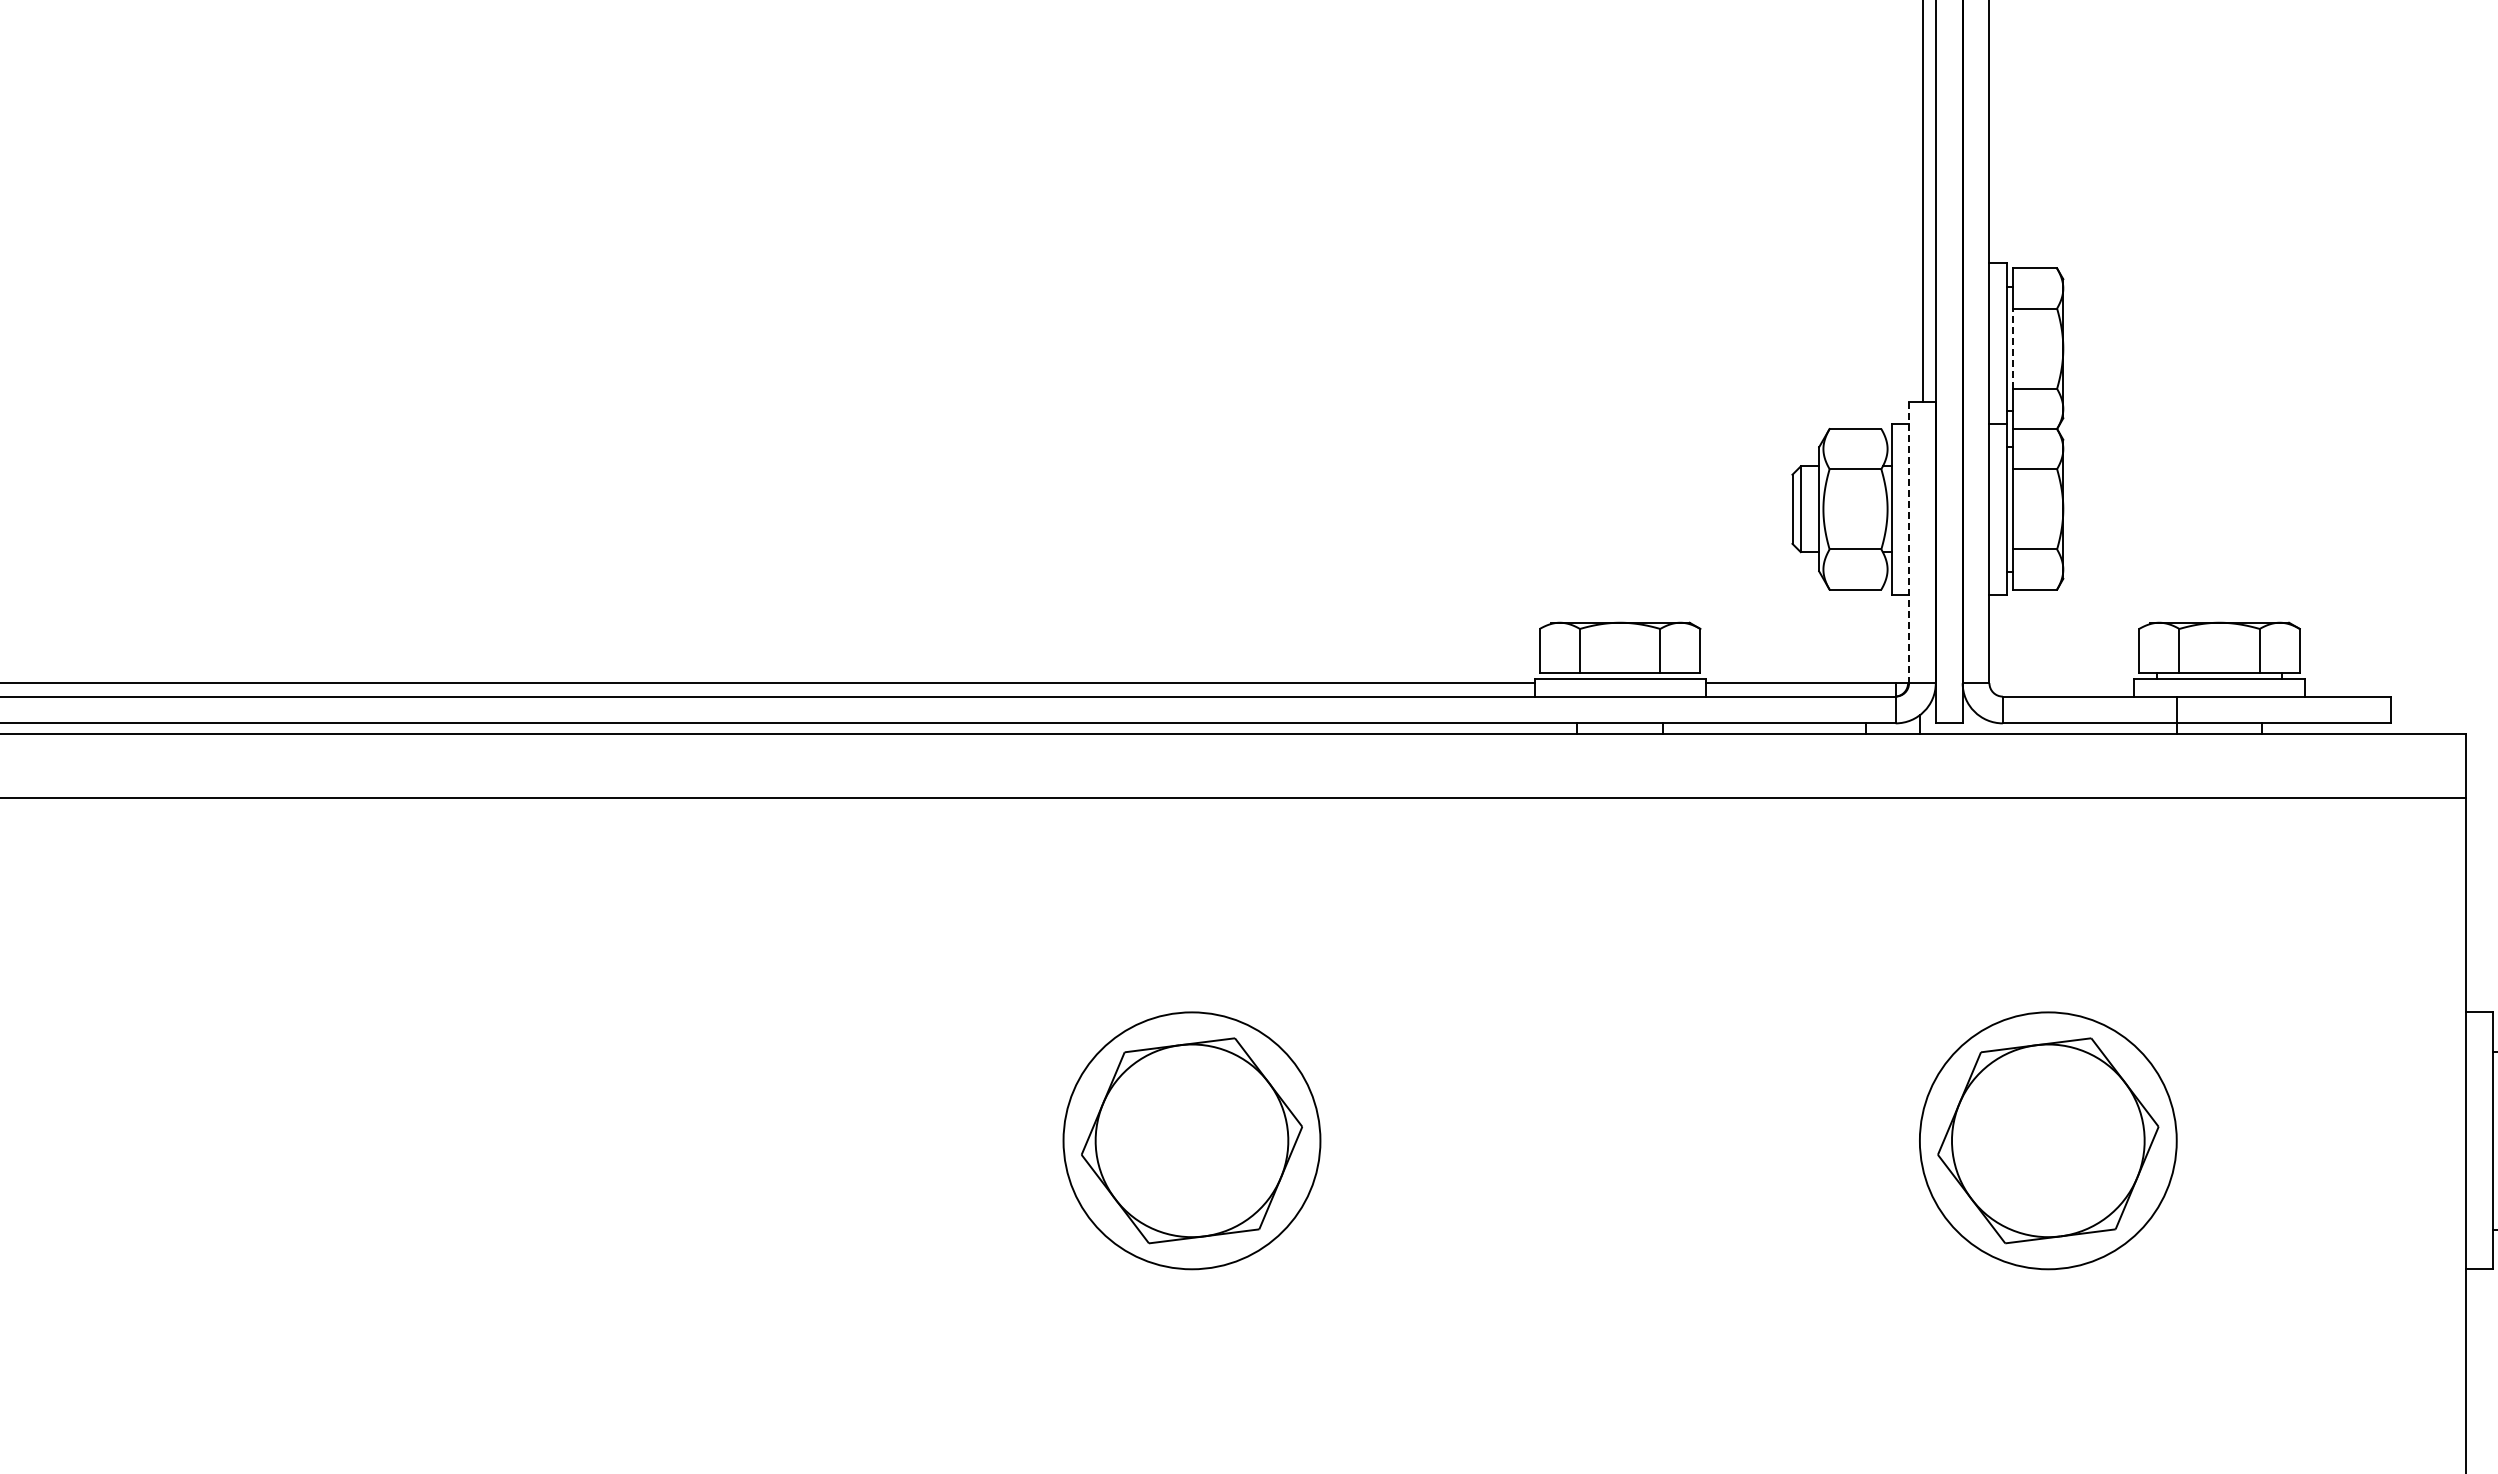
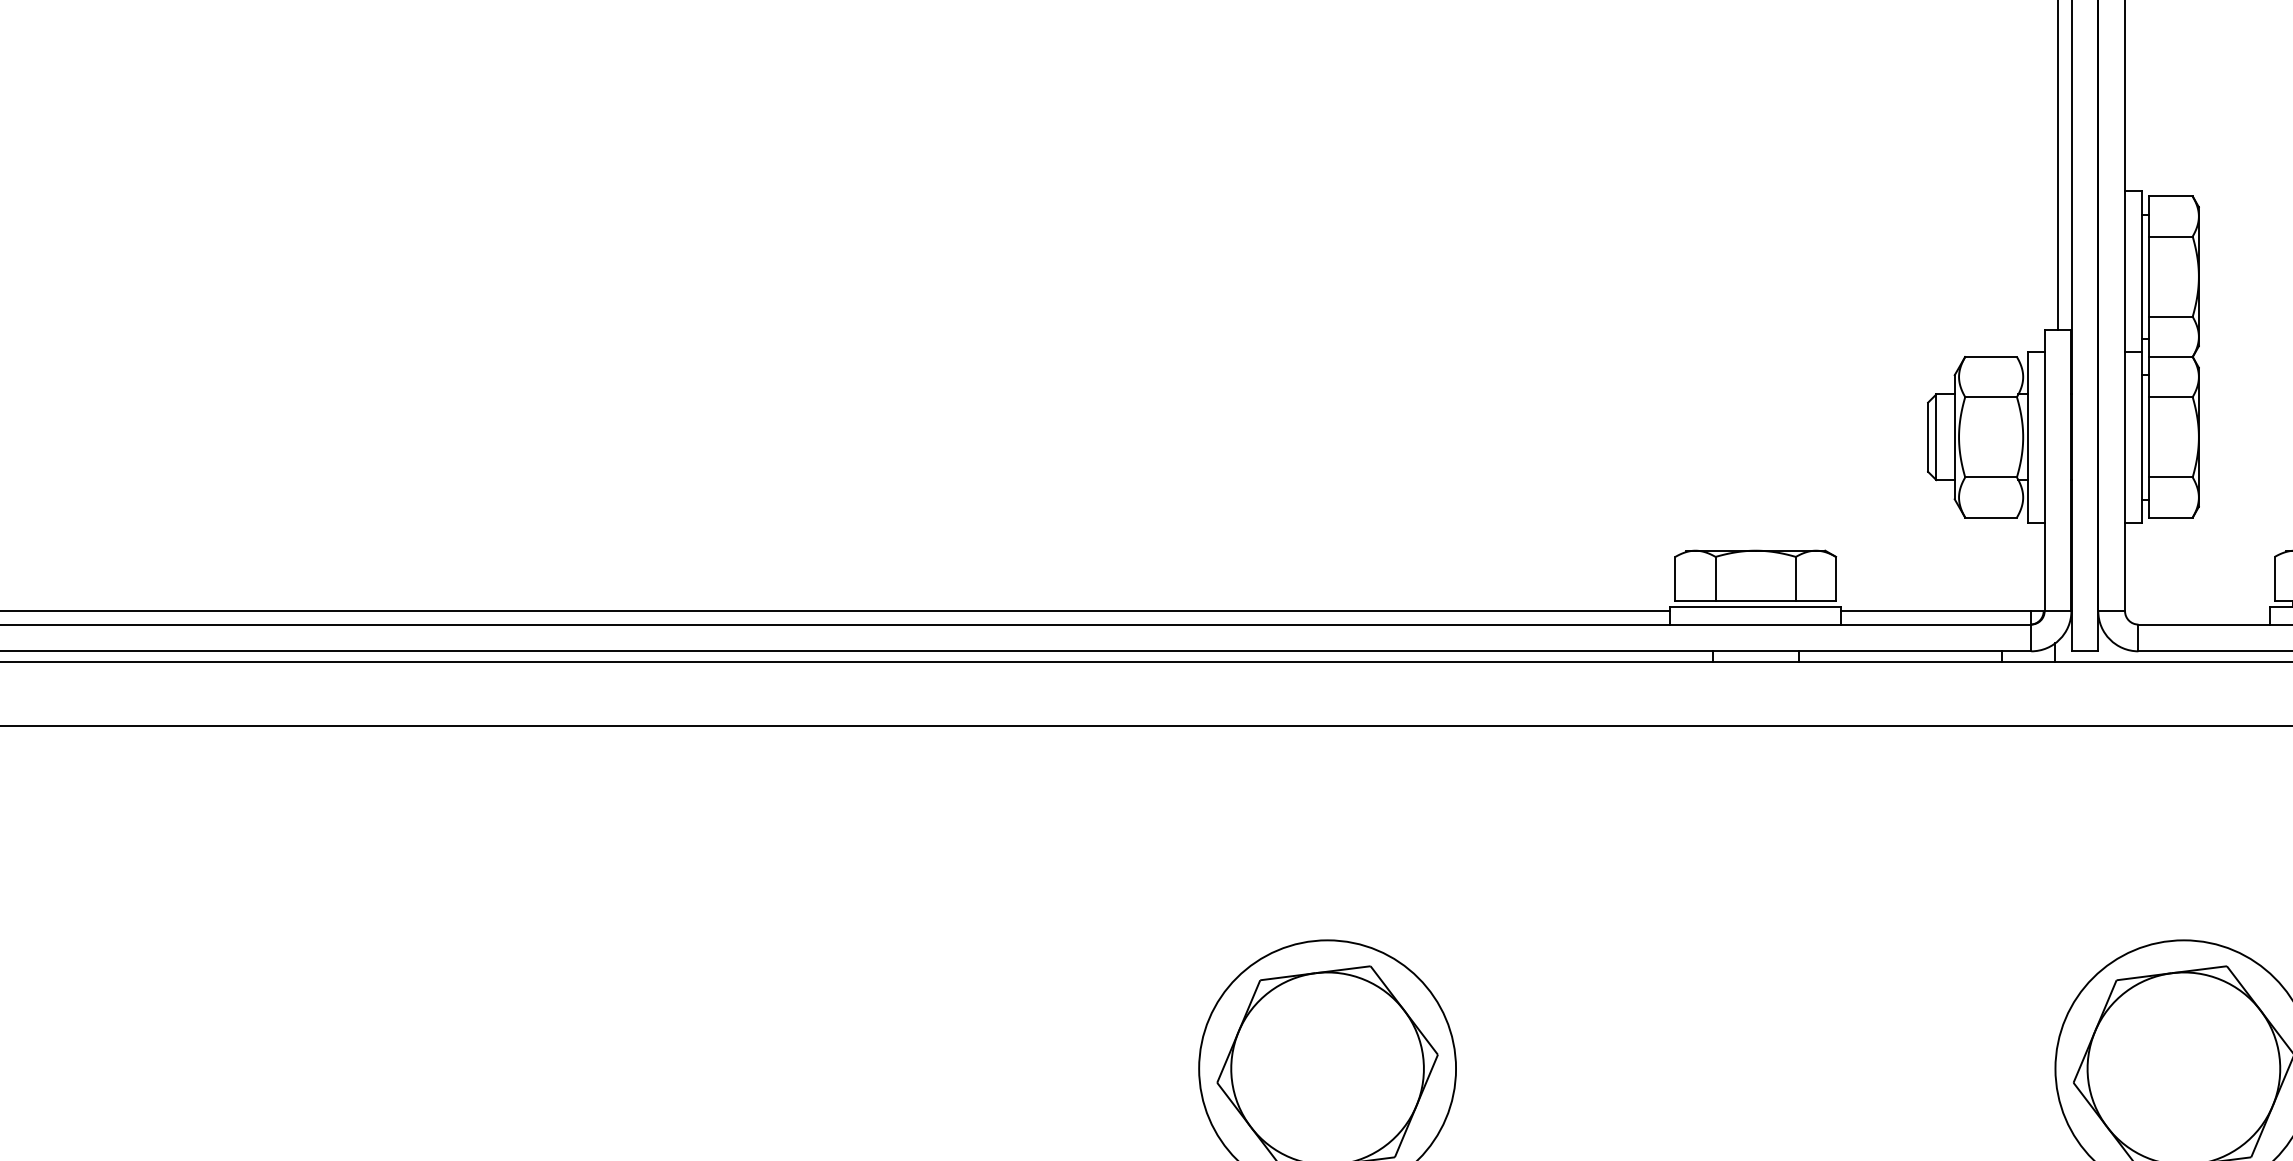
line: (2012, 348) -> (2148, 276), dashed -> solid
line: (1909, 543) -> (2045, 471), dashed -> solid

